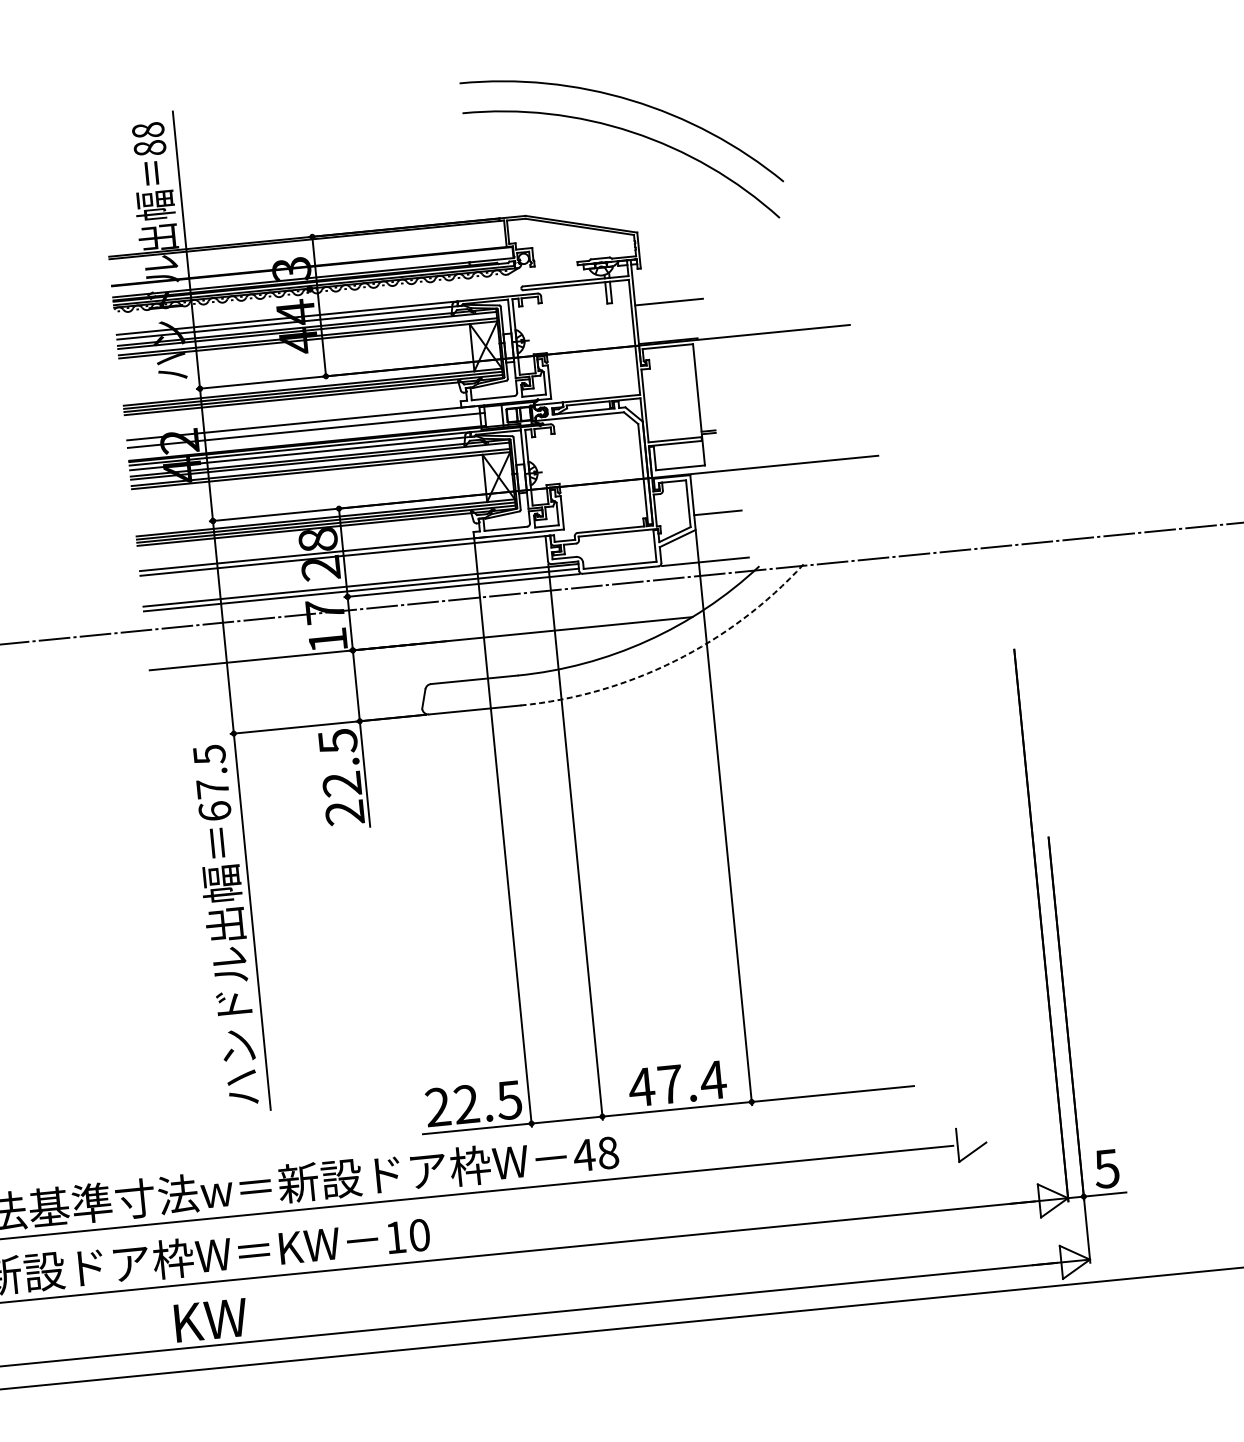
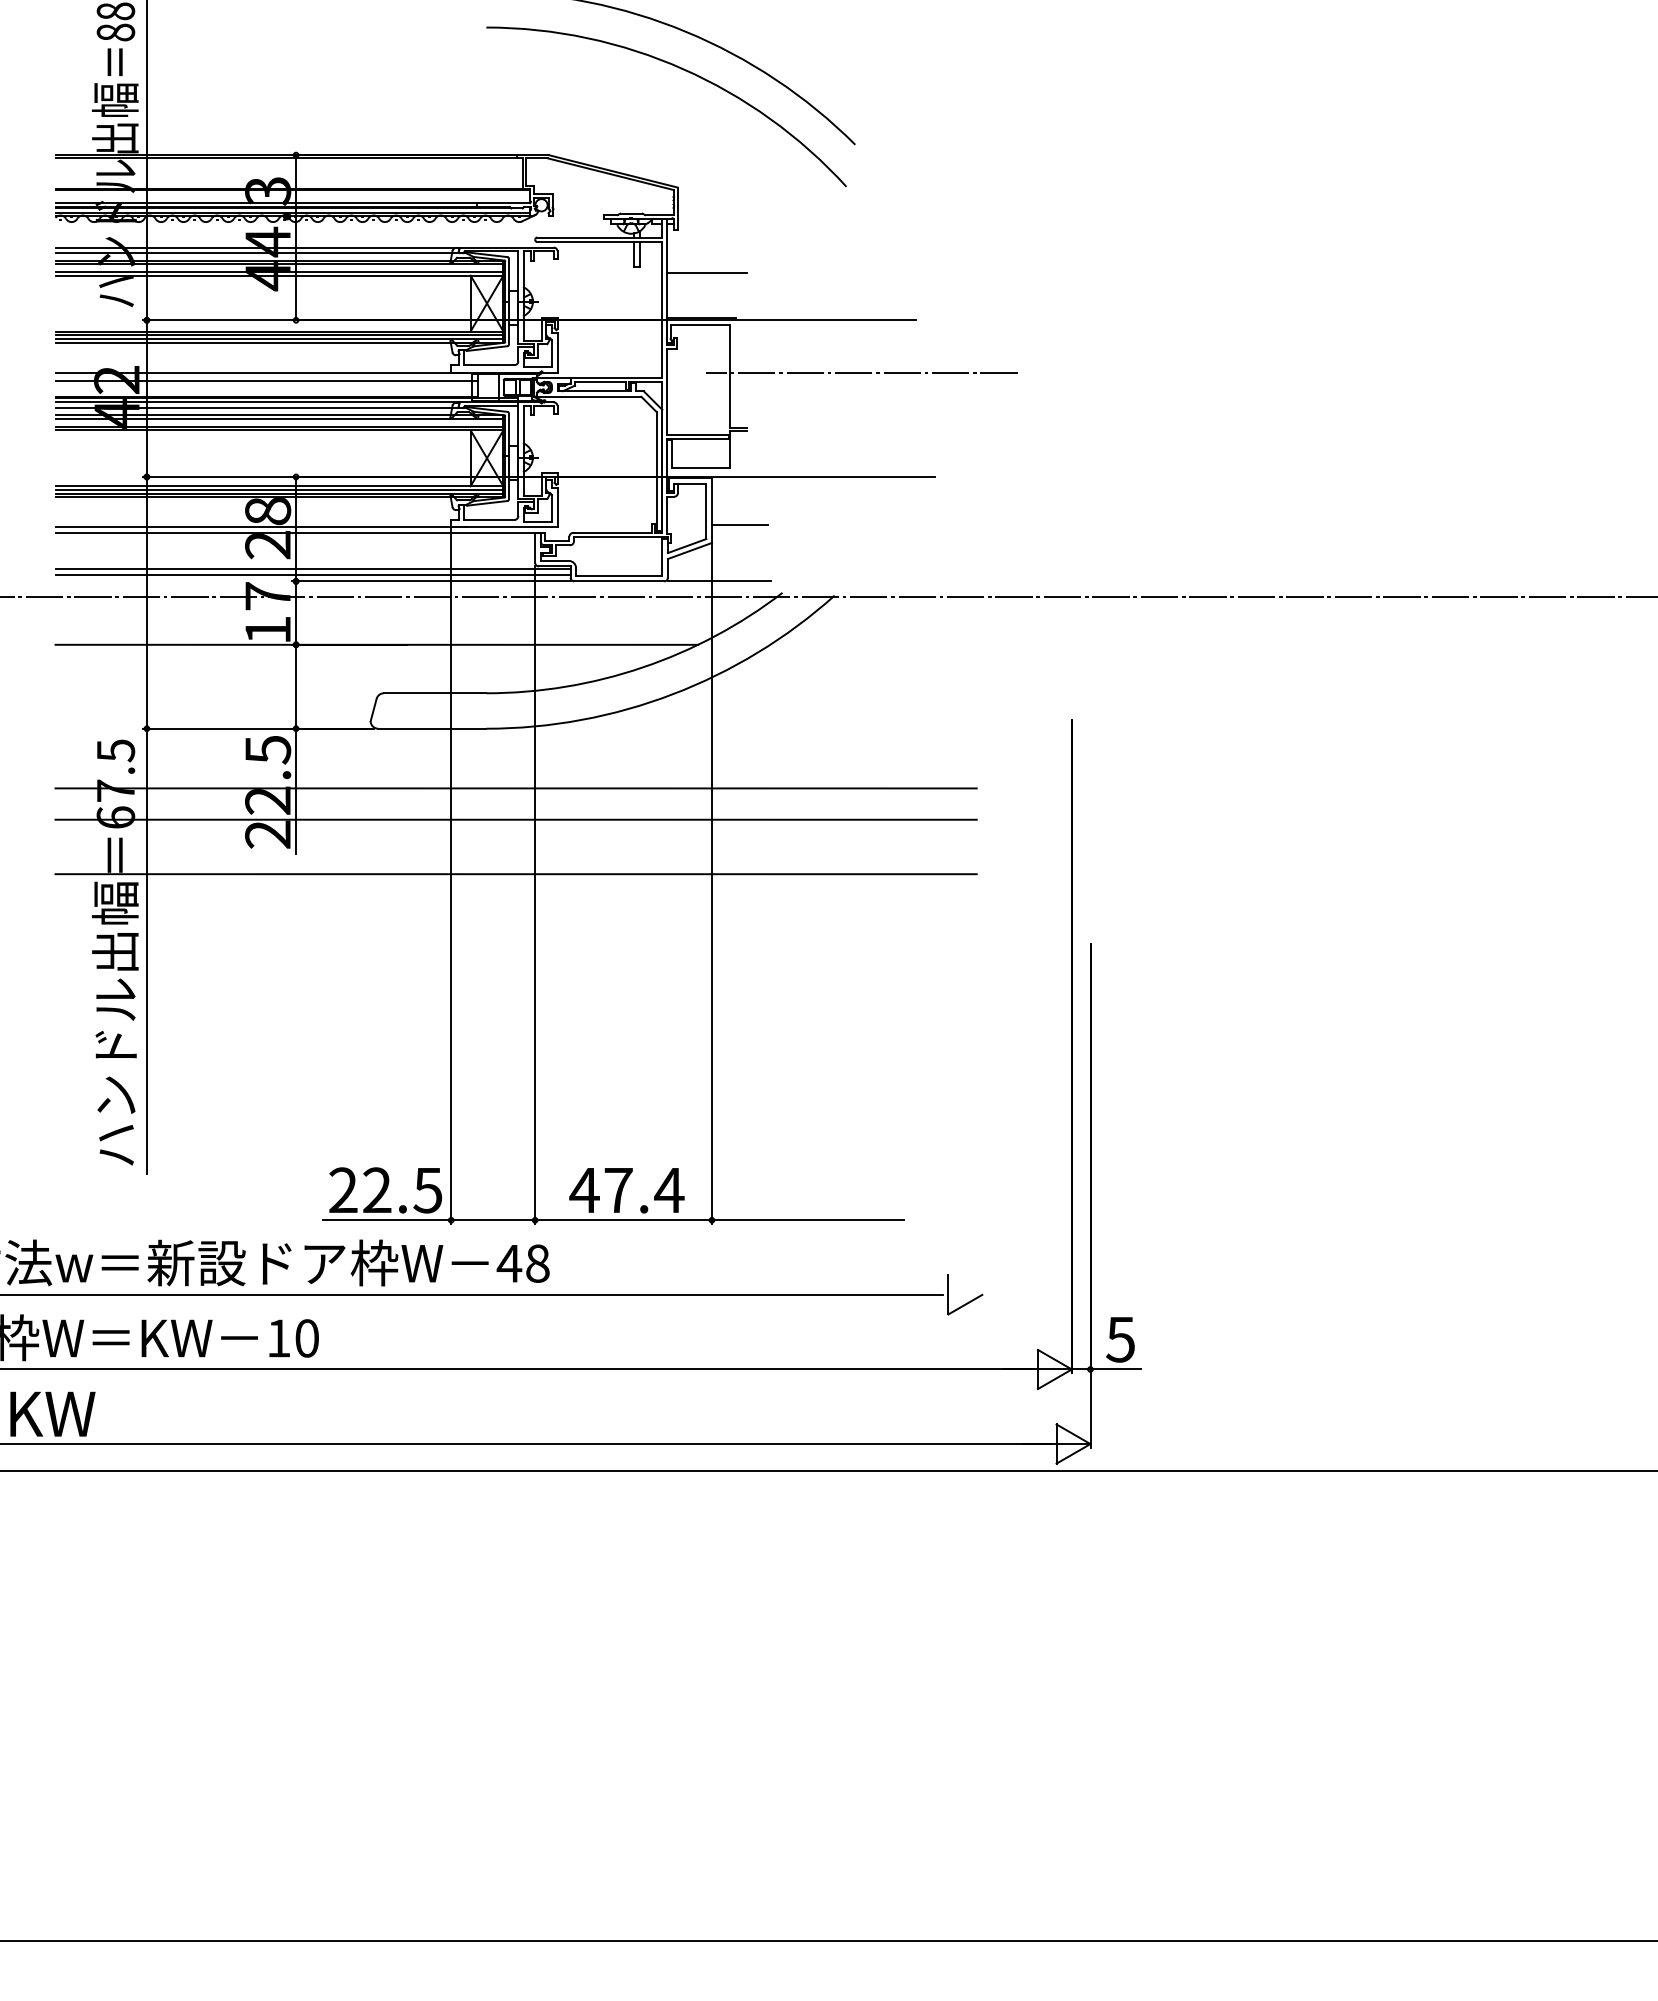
line: (807, 373) -> (861, 372), added
arc: (674, 661) -> (672, 694), dashed -> solid
line: (550, 753) -> (515, 788), added
line: (552, 779) -> (515, 819), added
line: (557, 826) -> (515, 874), added

